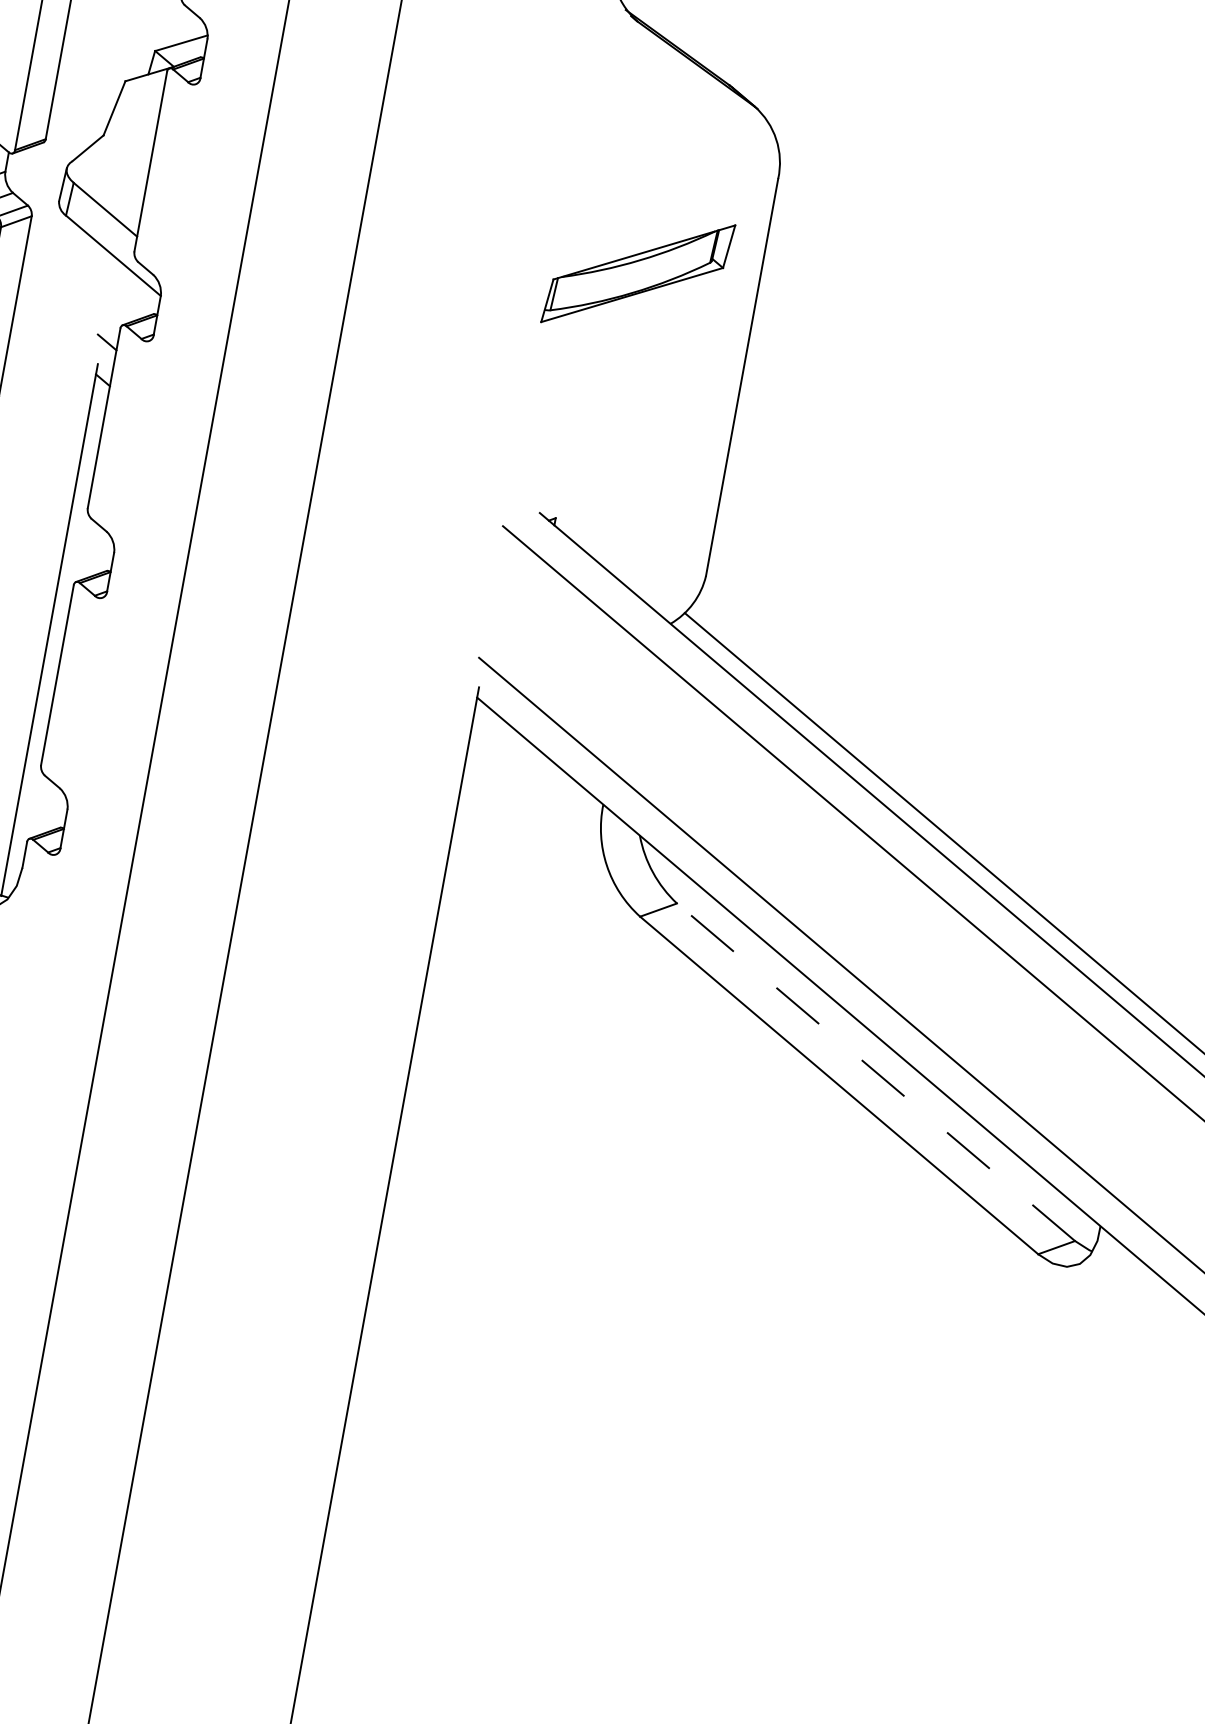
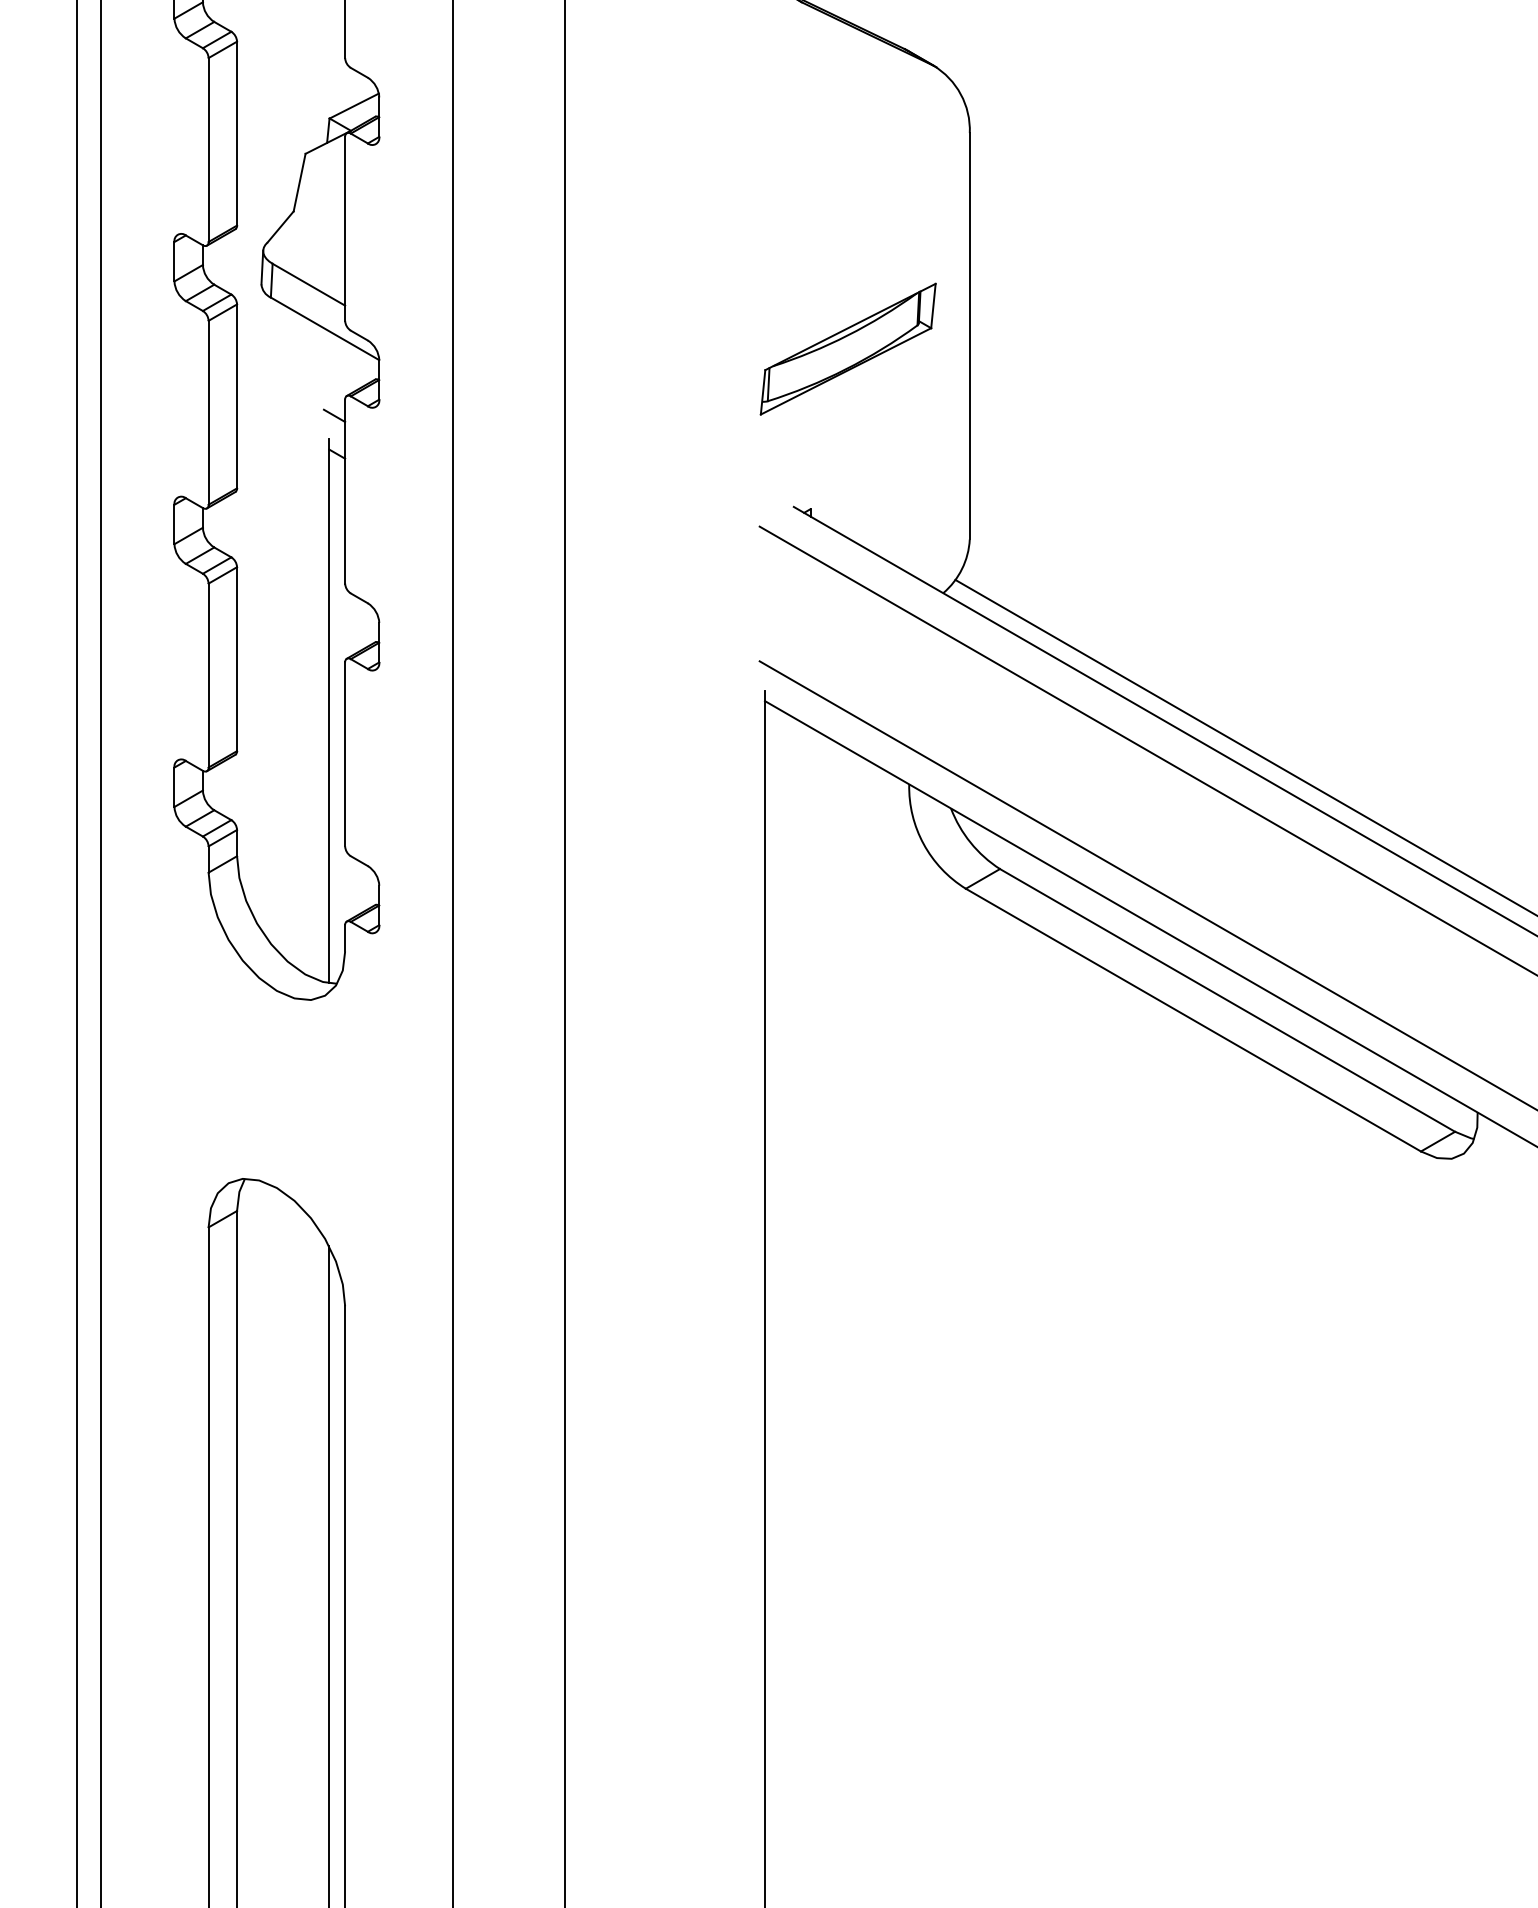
part: (637, 272) -> (847, 348), moved
line: (875, 1072) -> (1227, 1000), dashed -> solid

